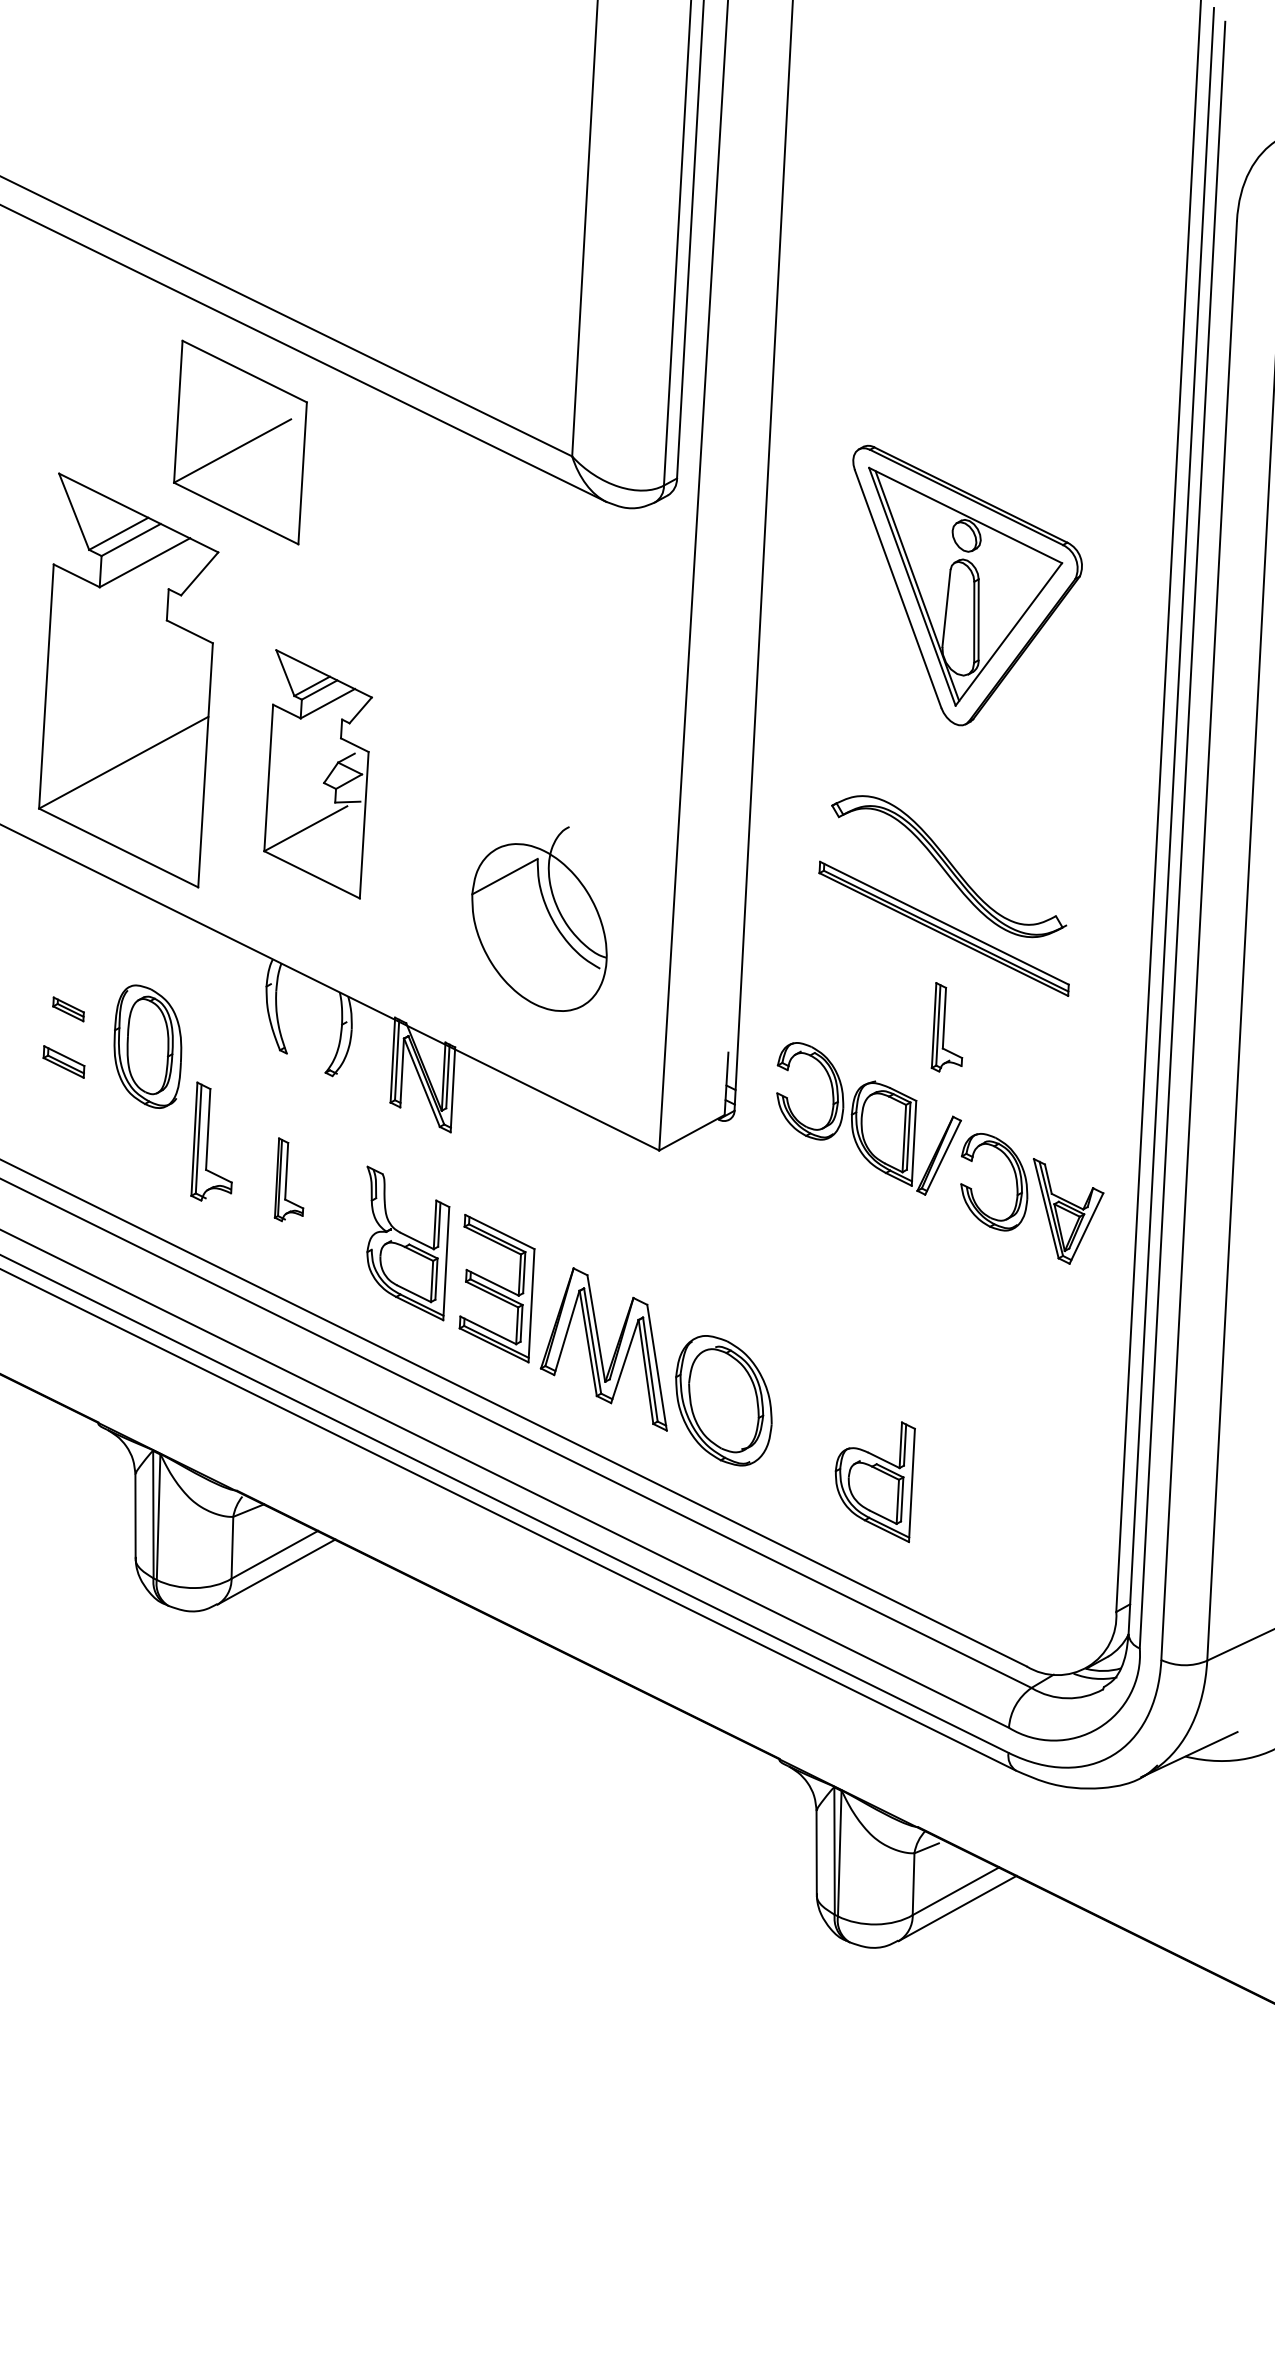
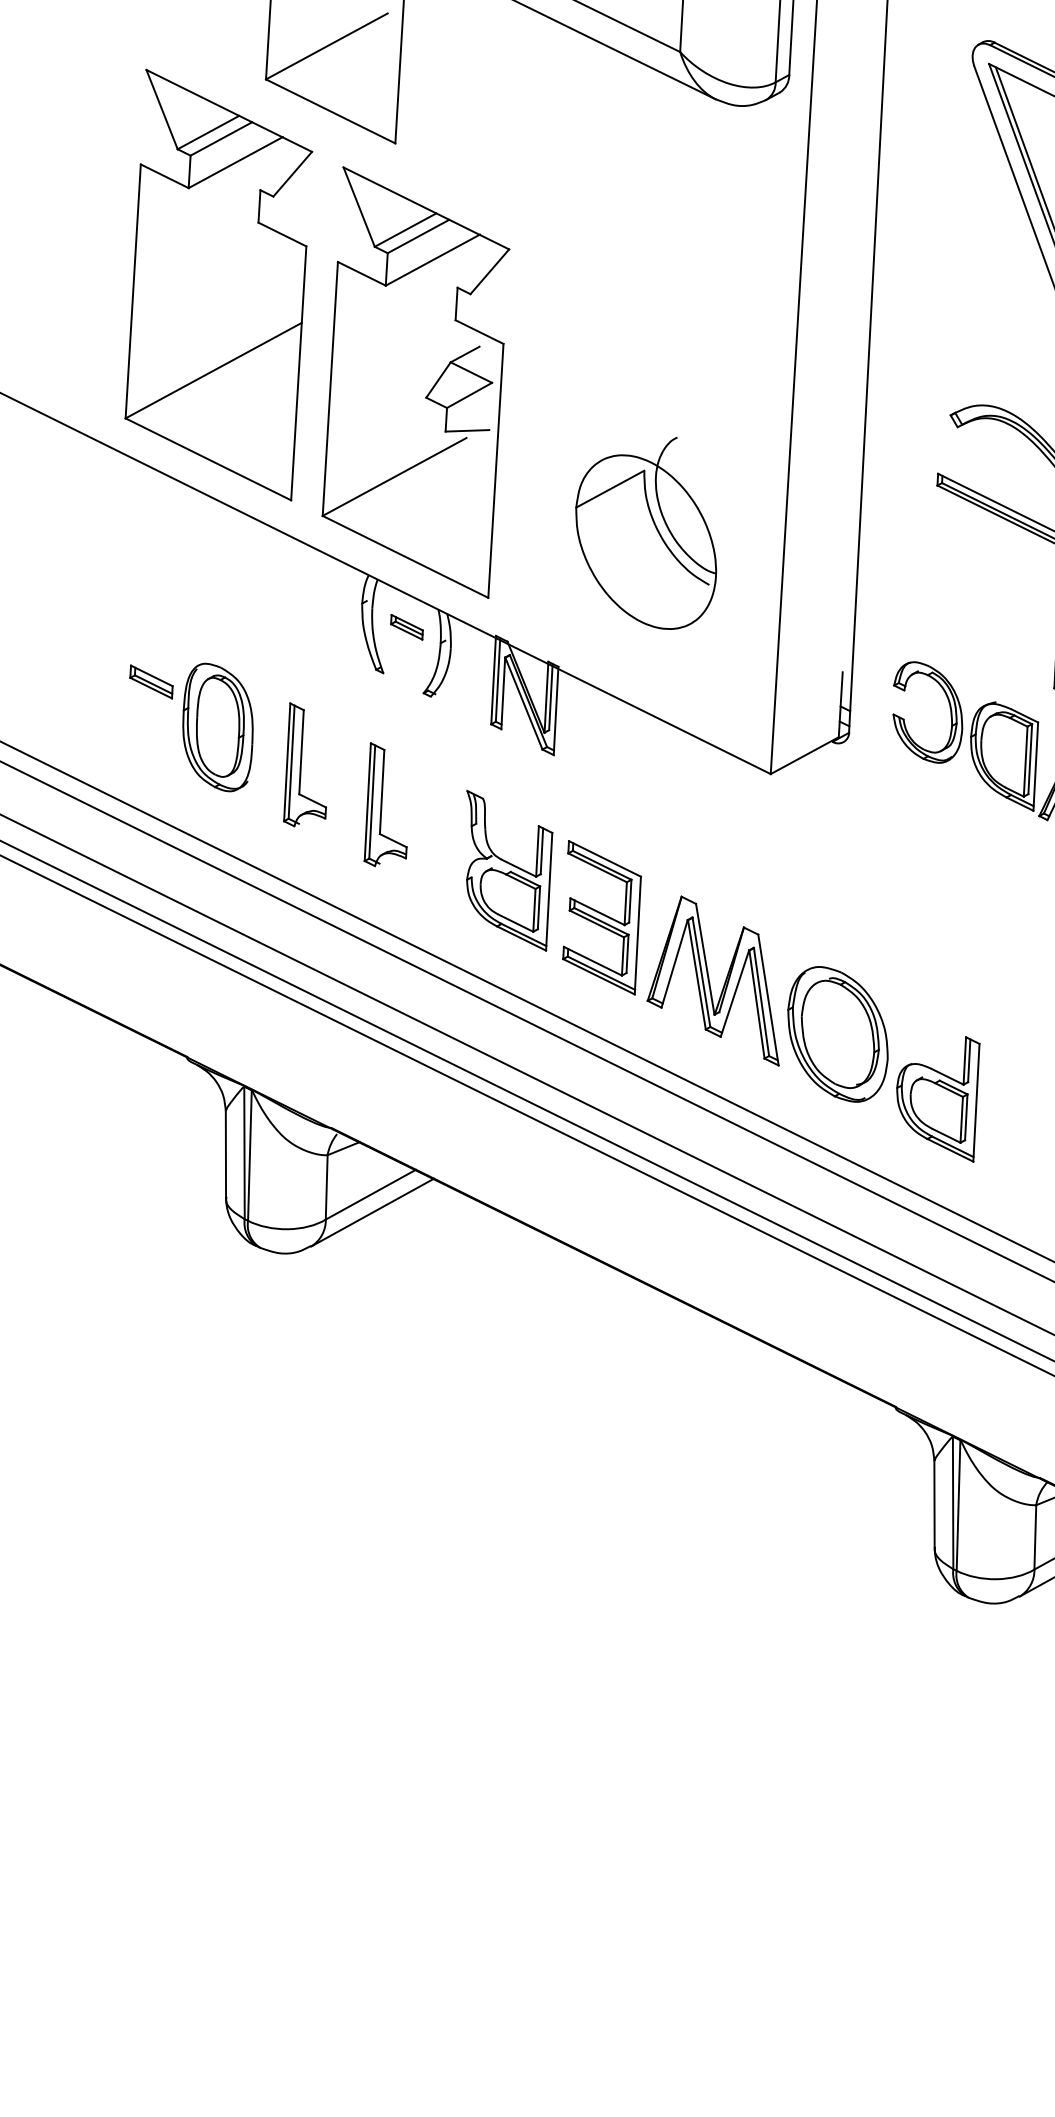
part: (317, 774) -> (415, 382), size x1.67
part: (68, 1009) -> (406, 627), moved
part: (147, 1046) -> (217, 727), moved
part: (288, 1179) -> (385, 804), size x1.43
part: (874, 1482) -> (937, 1099), moved

